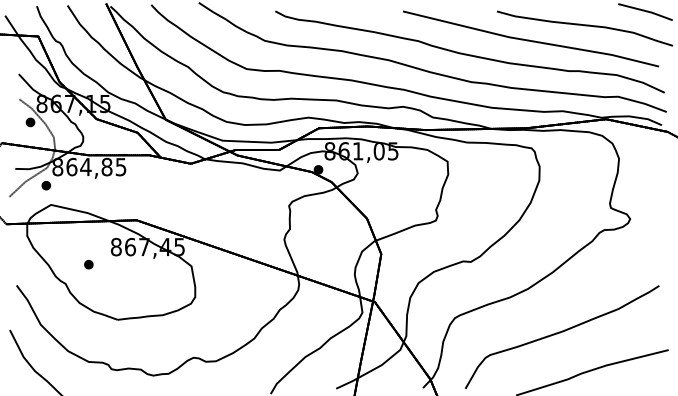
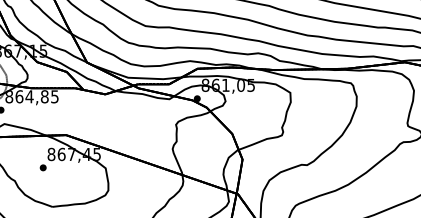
part: (88, 264) -> (42, 167), moved

